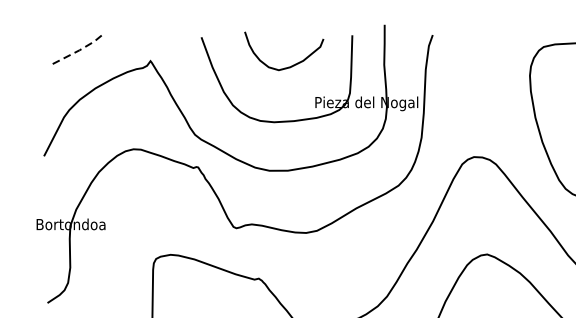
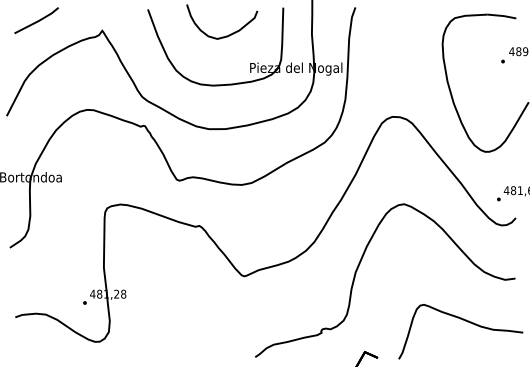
line: (79, 50) -> (38, 21), dashed -> solid

